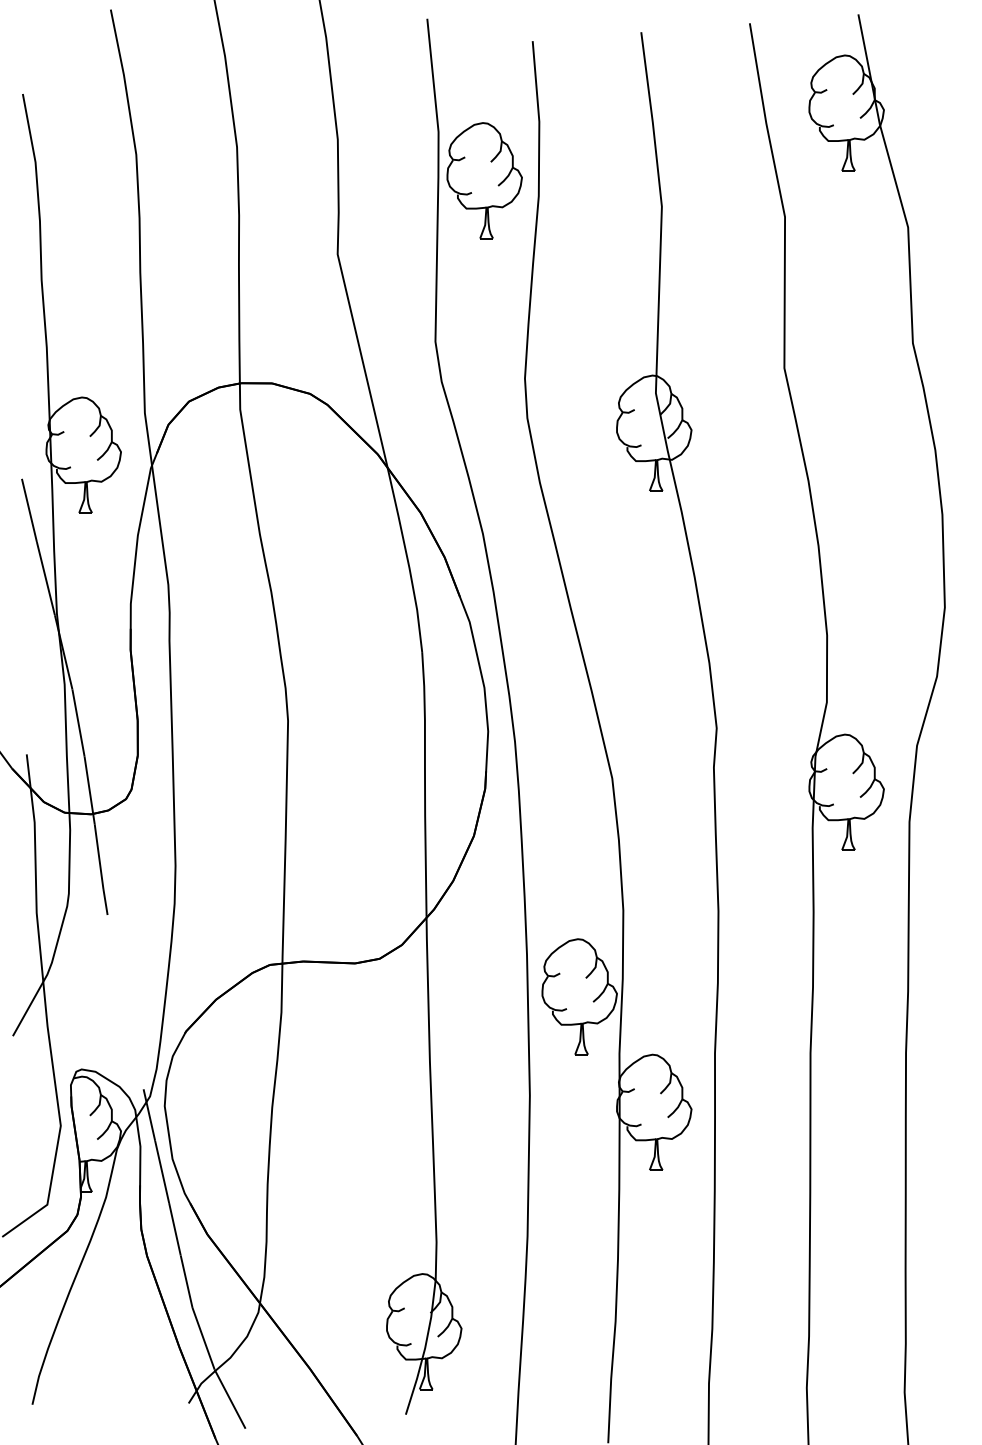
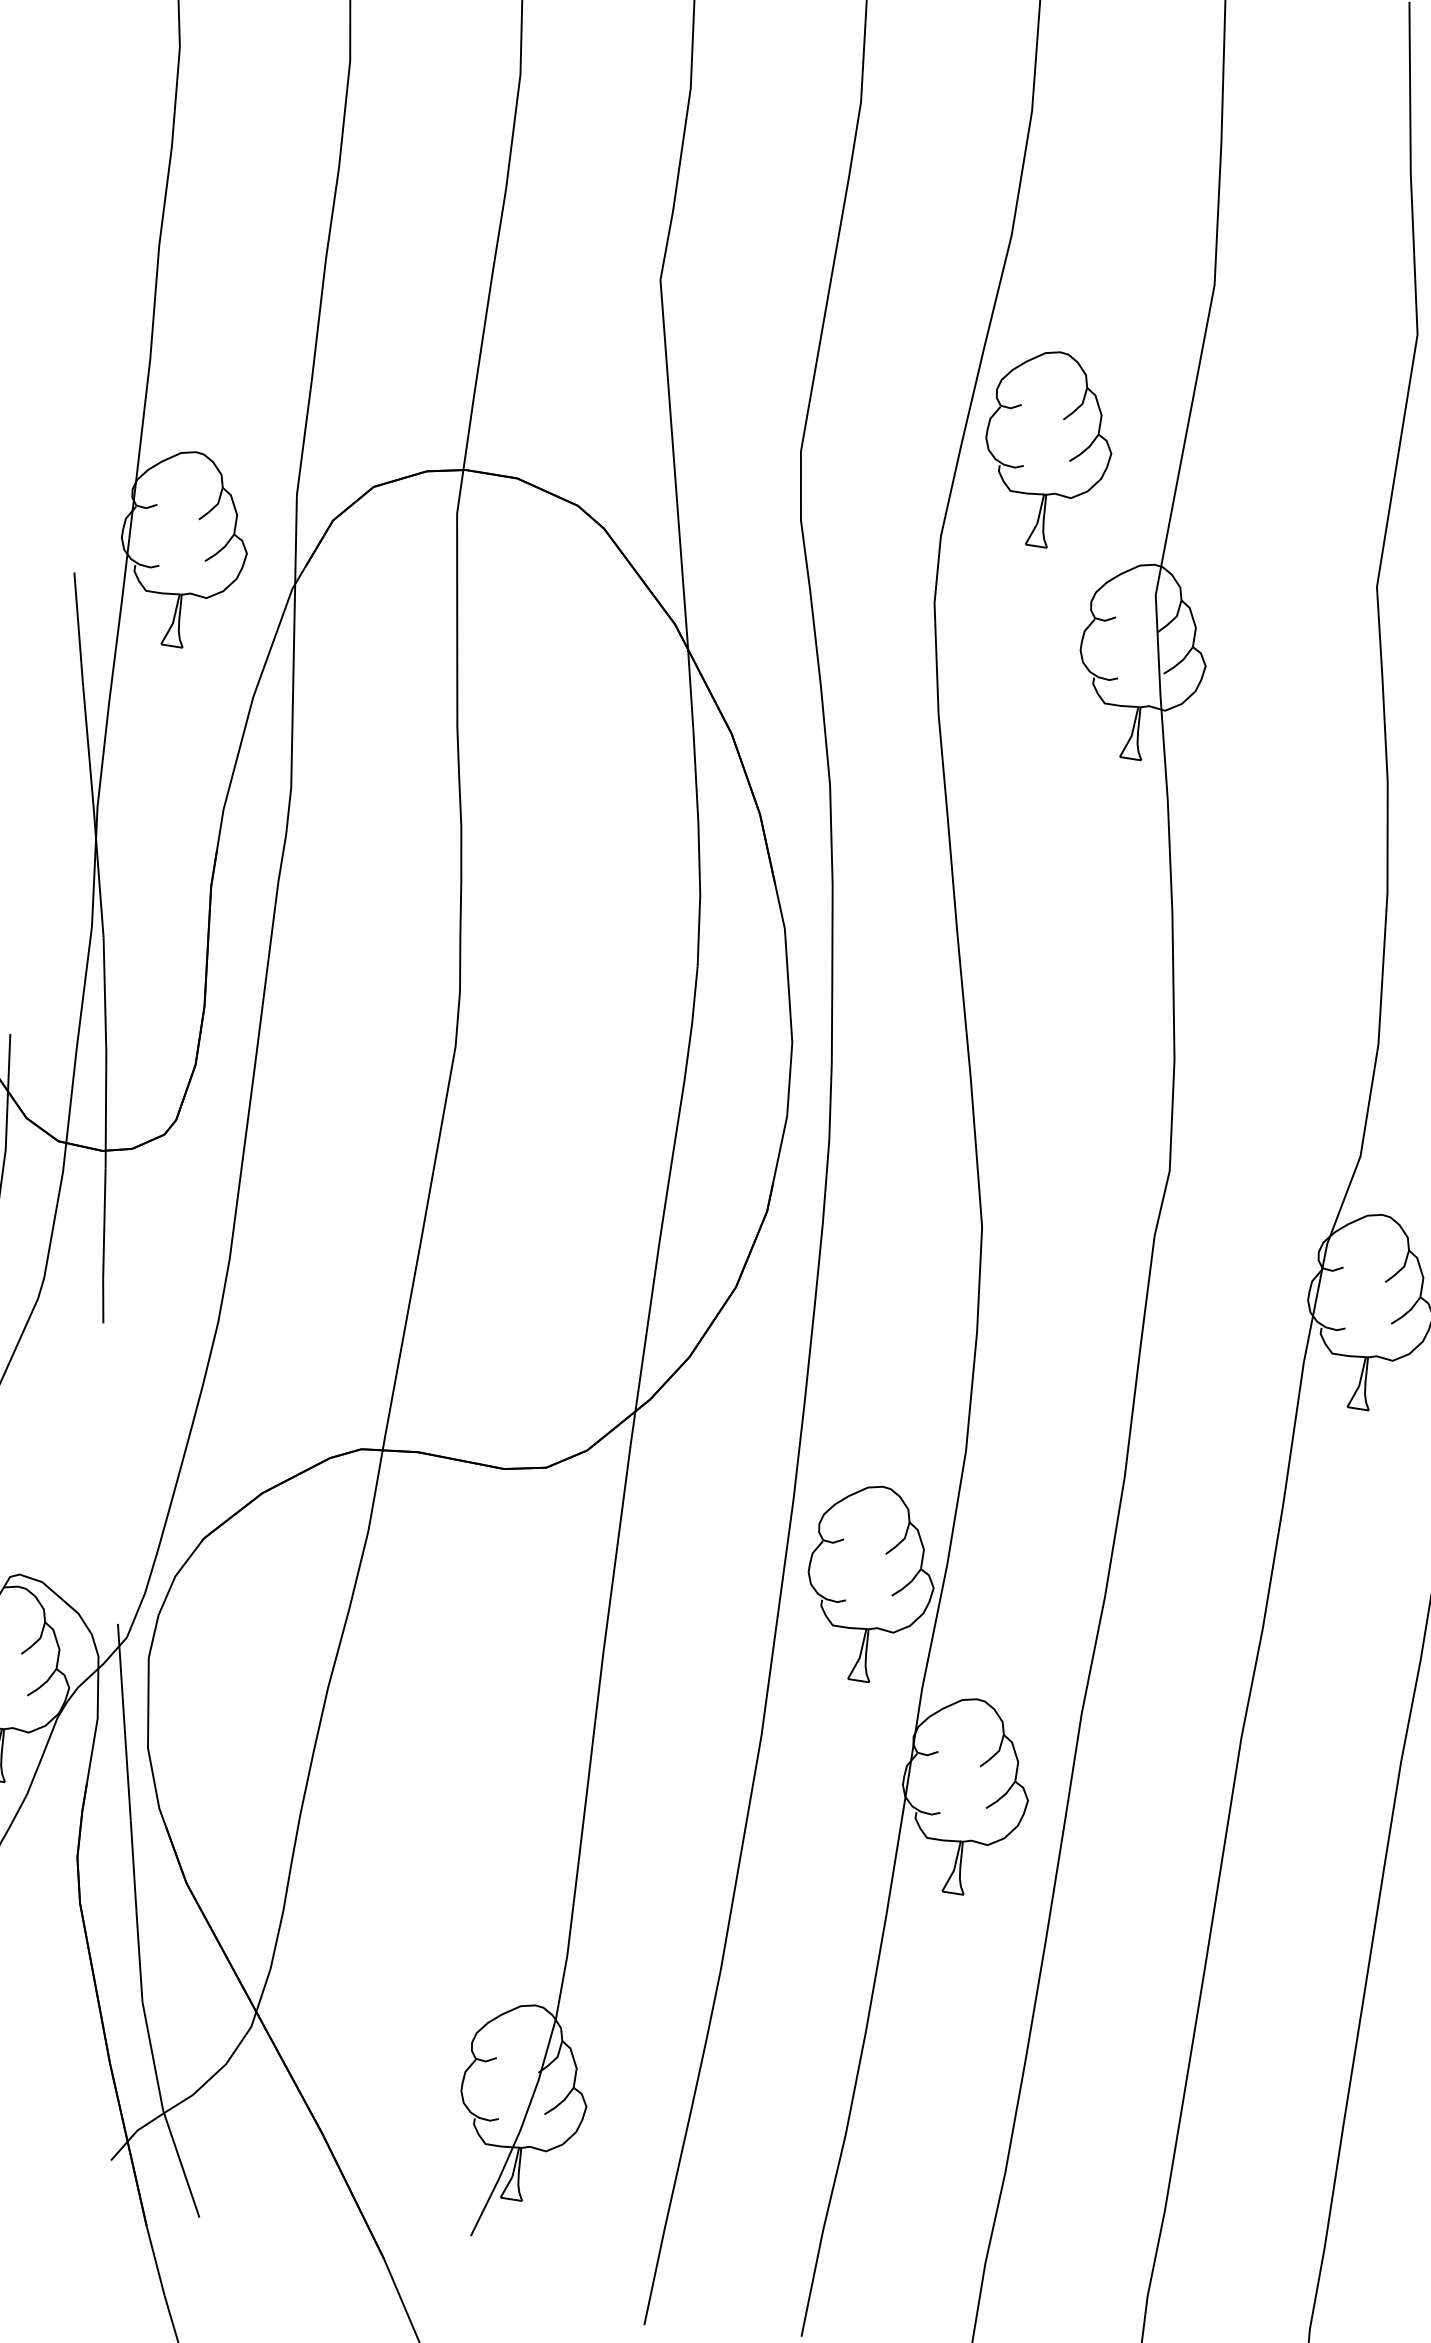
part: (484, 180) -> (1047, 448), moved

